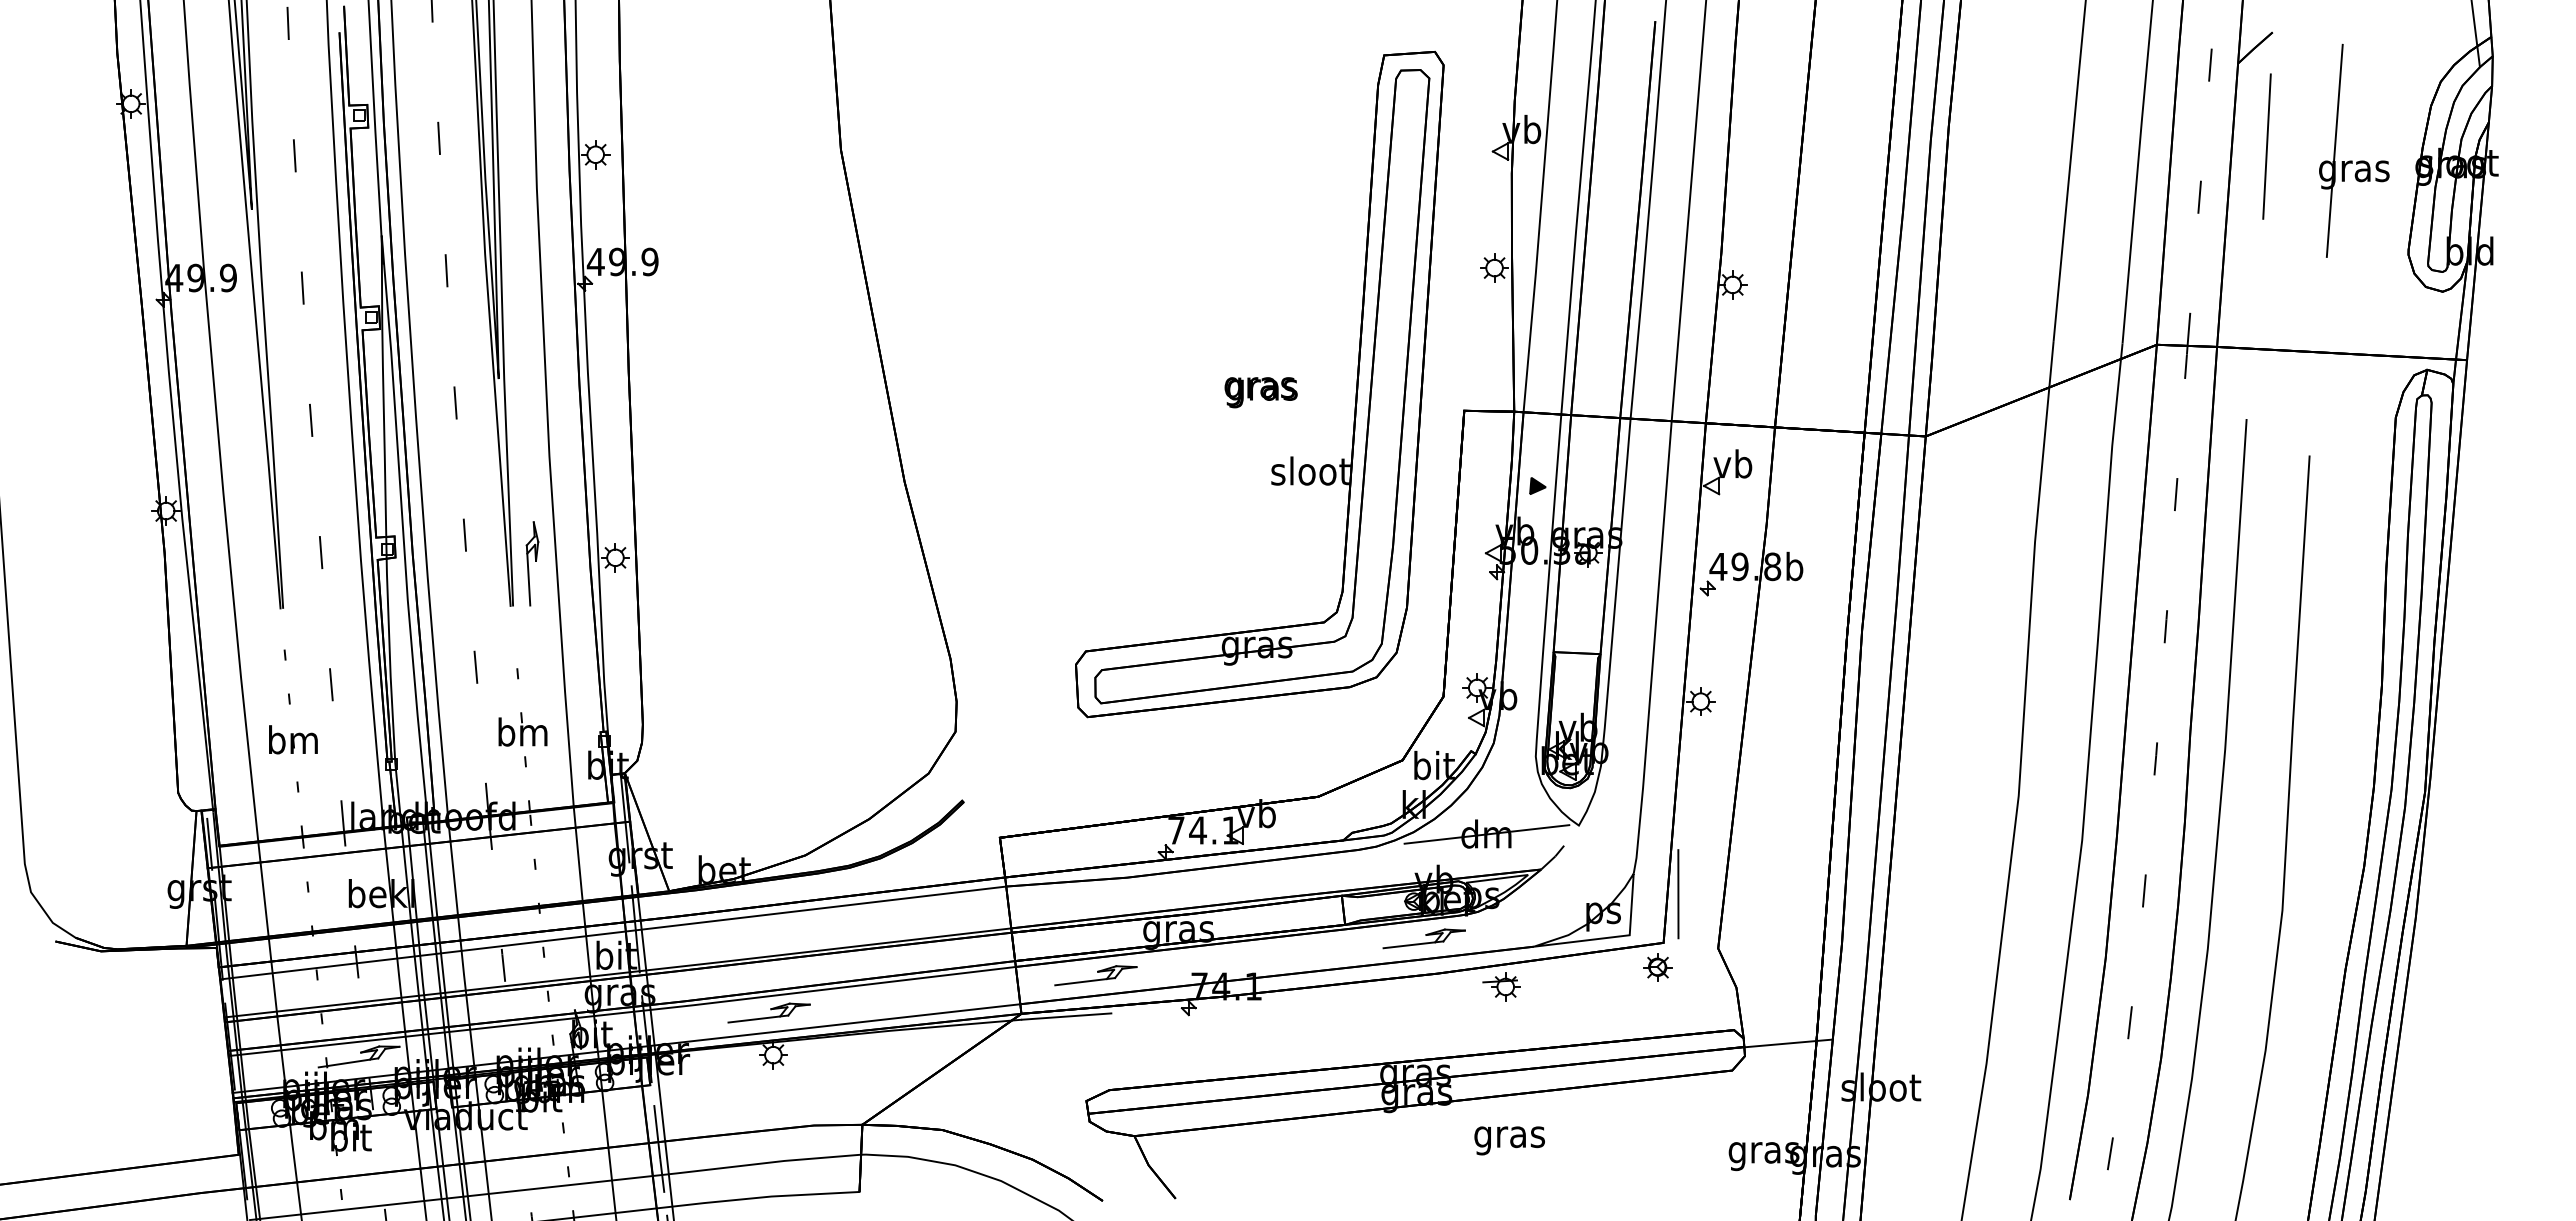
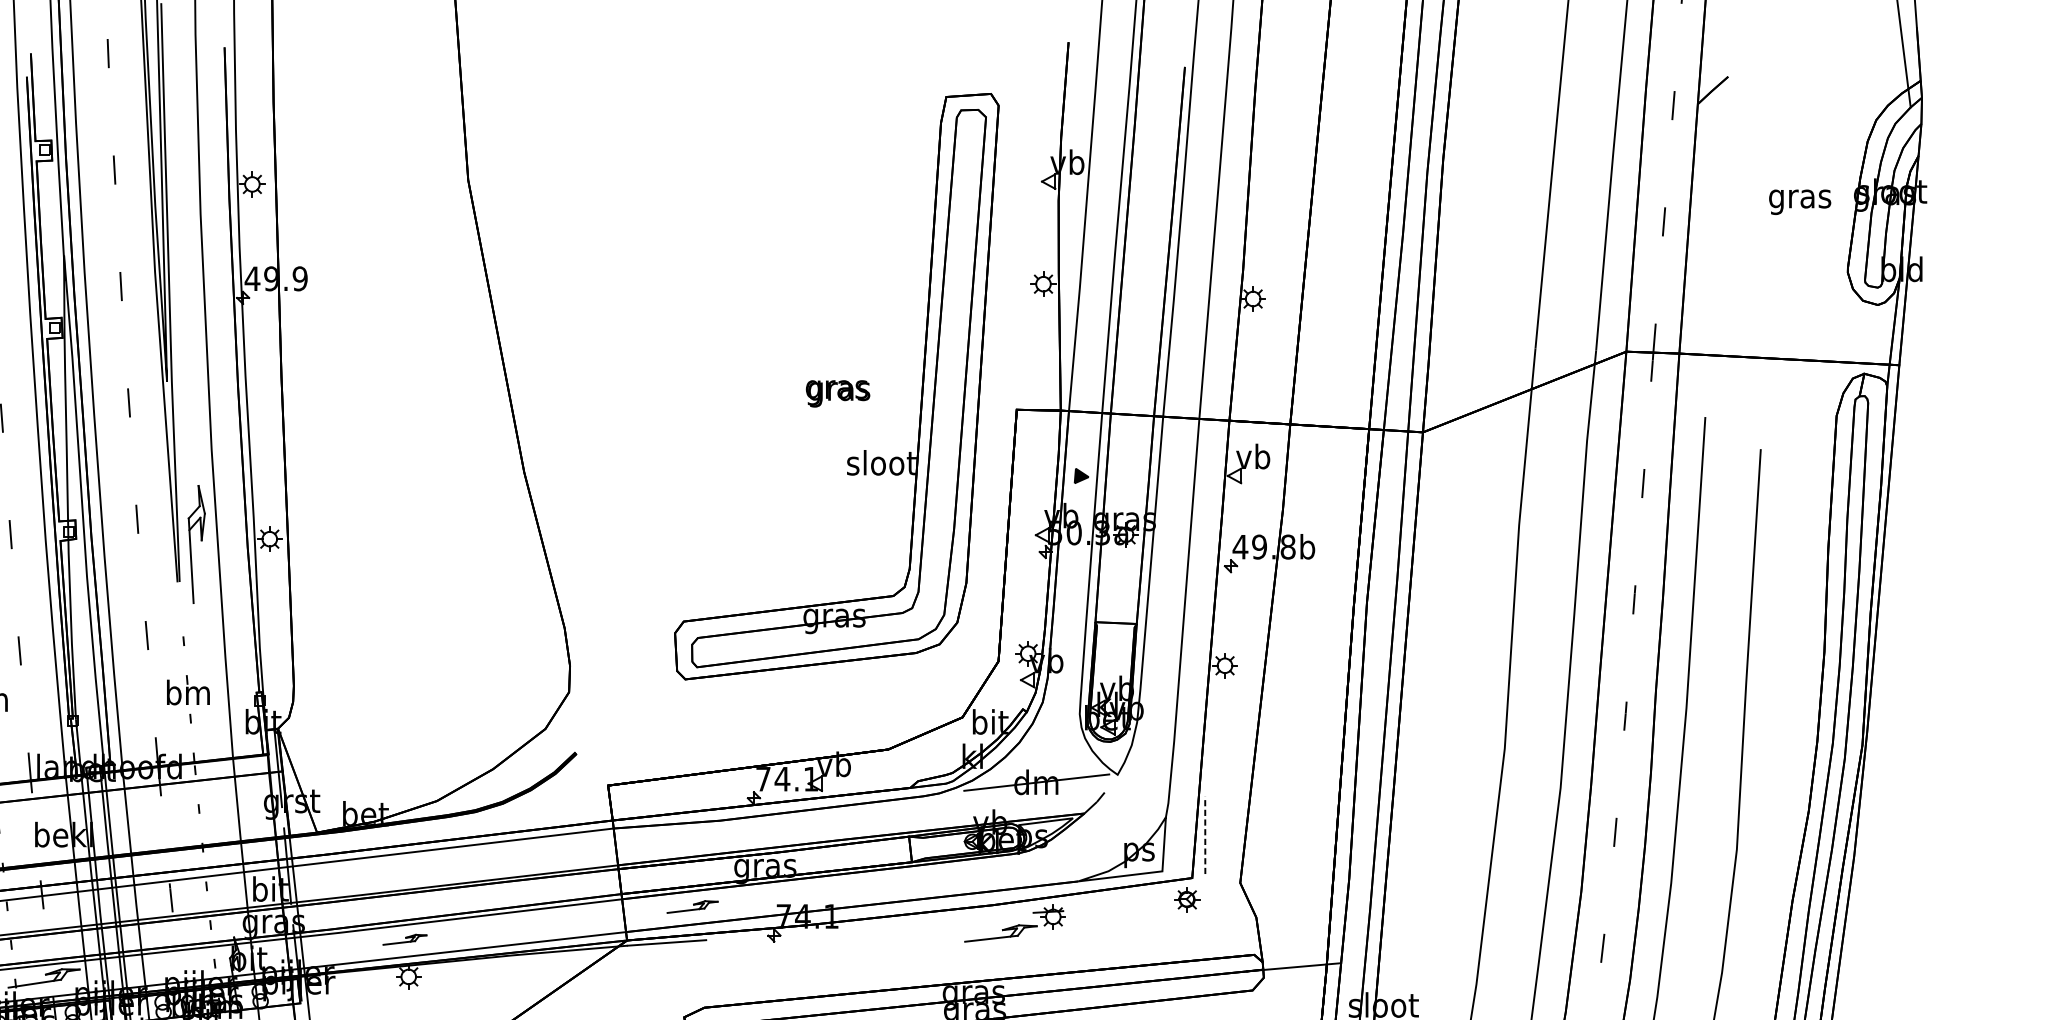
line: (2266, 146) -> (1722, 177), removed
line: (2334, 150) -> (1782, 180), removed
part: (532, 563) -> (196, 544), size x1.6
line: (1678, 893) -> (1205, 834), solid -> dashed
part: (1423, 938) -> (1000, 933), moved
part: (1095, 975) -> (692, 906), size x0.7
part: (768, 1012) -> (404, 939), size x0.6

